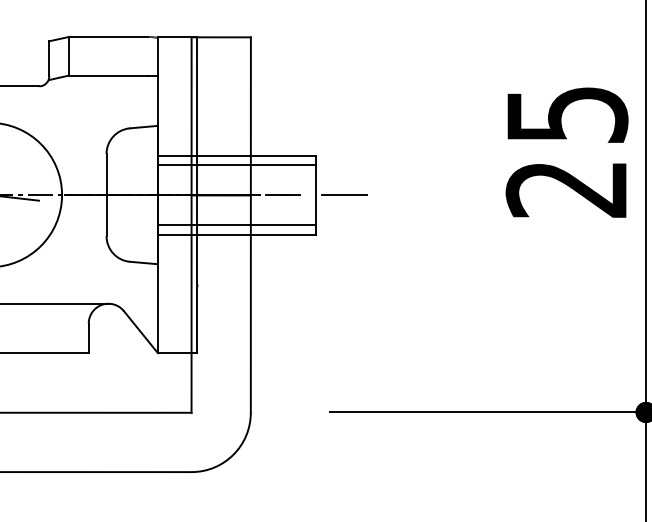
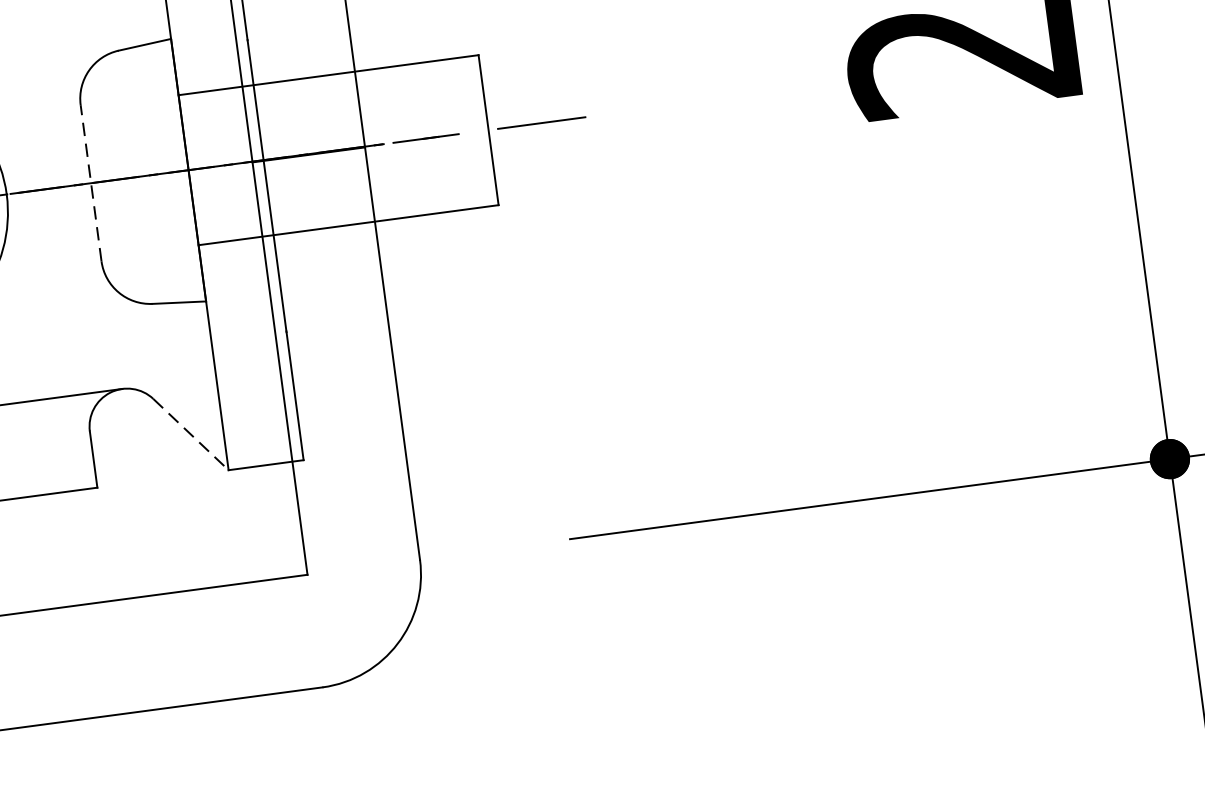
line: (236, 165) -> (330, 94), removed
line: (106, 194) -> (90, 182), solid -> dashed
line: (236, 224) -> (345, 206), removed
line: (141, 332) -> (192, 435), solid -> dashed

